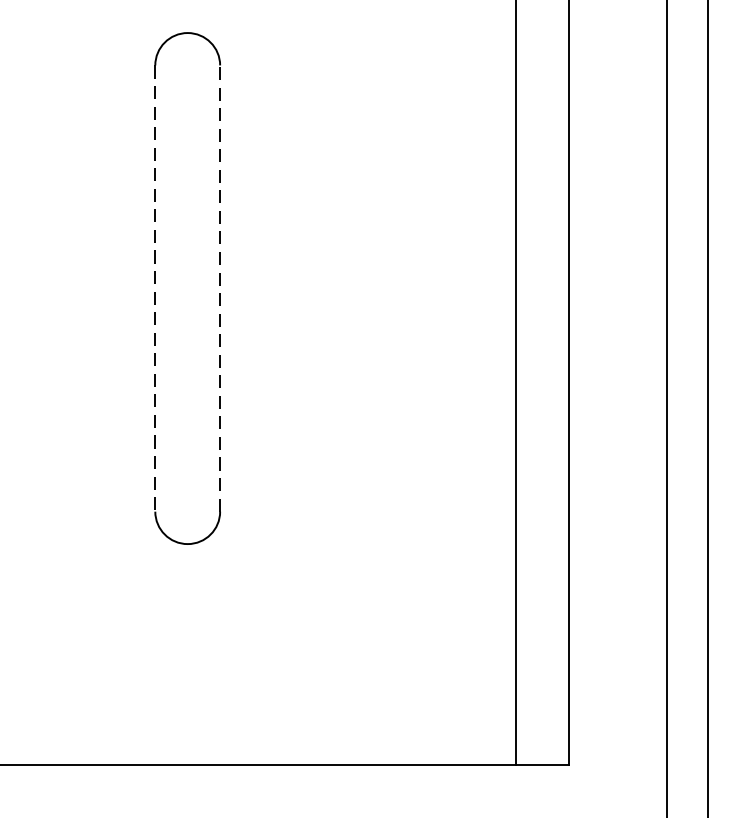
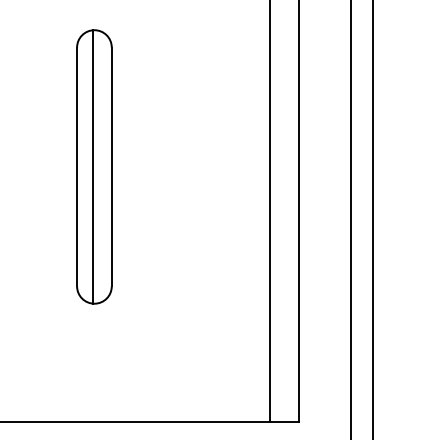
line: (184, 287) -> (92, 166), added
line: (219, 287) -> (111, 166), dashed -> solid
line: (156, 289) -> (77, 167), dashed -> solid

